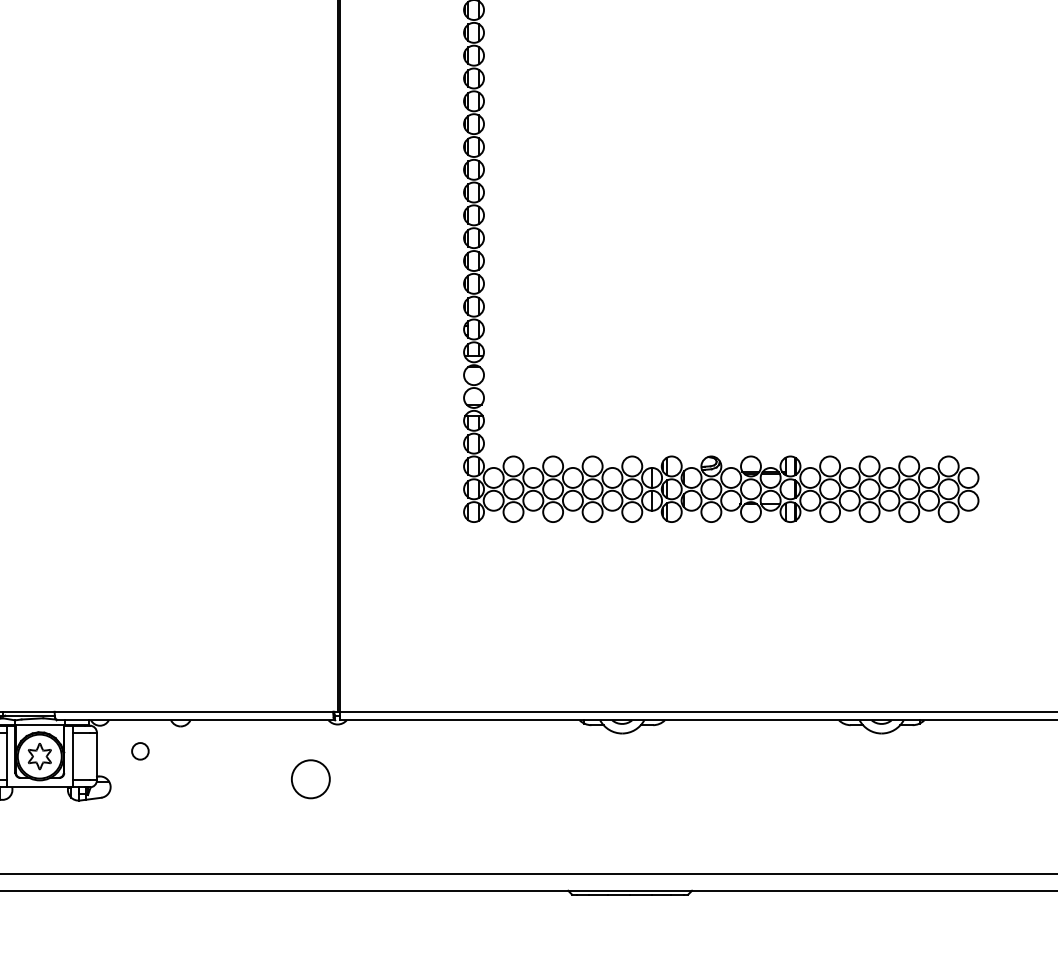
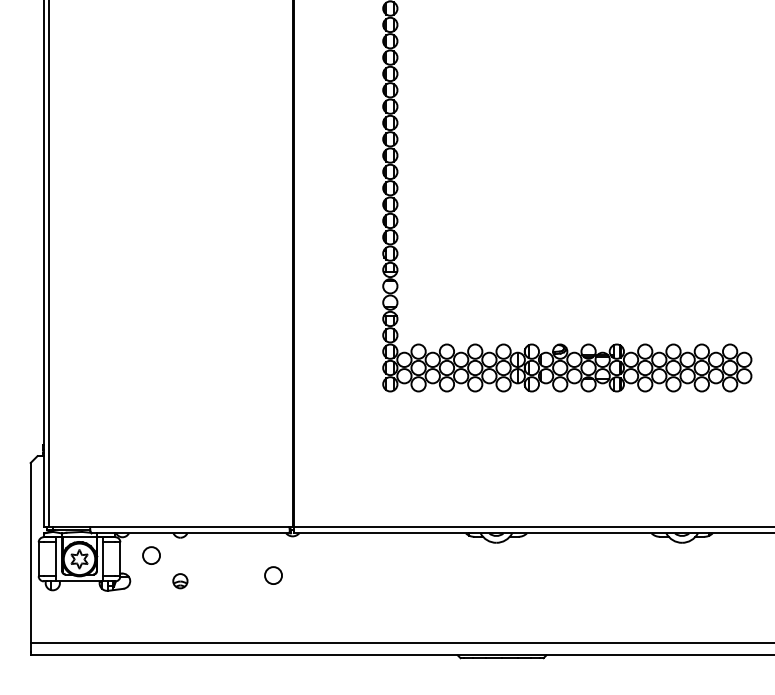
circle: (140, 751) -> (151, 555), size x1.43
circle: (310, 779) -> (273, 575), size x0.62
part: (180, 787) -> (180, 581), added

